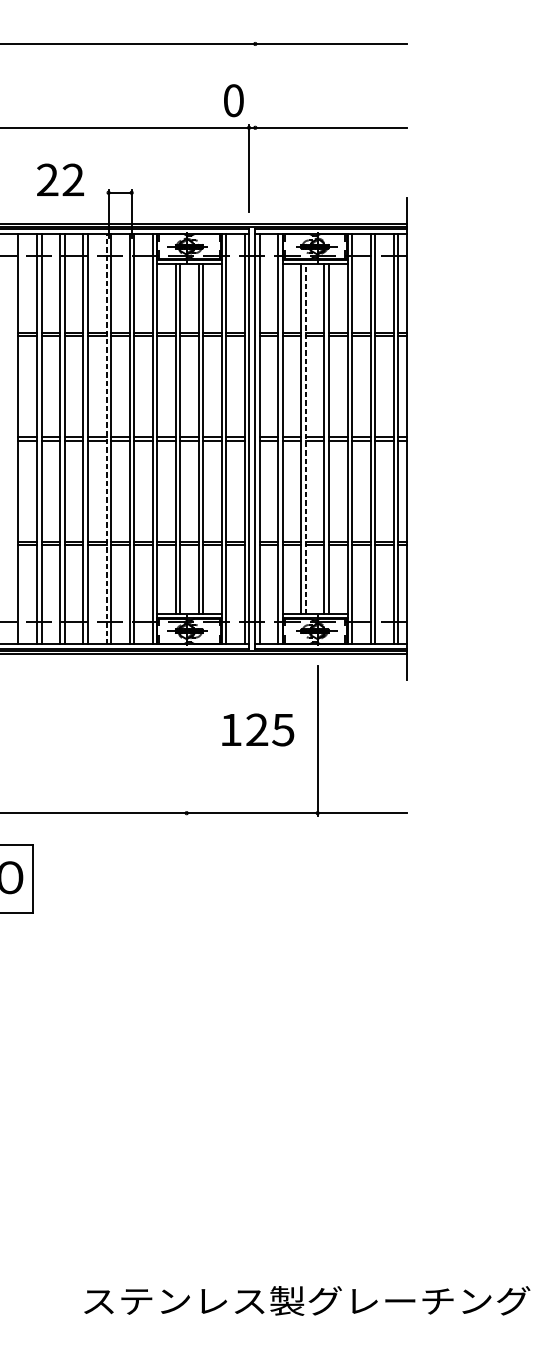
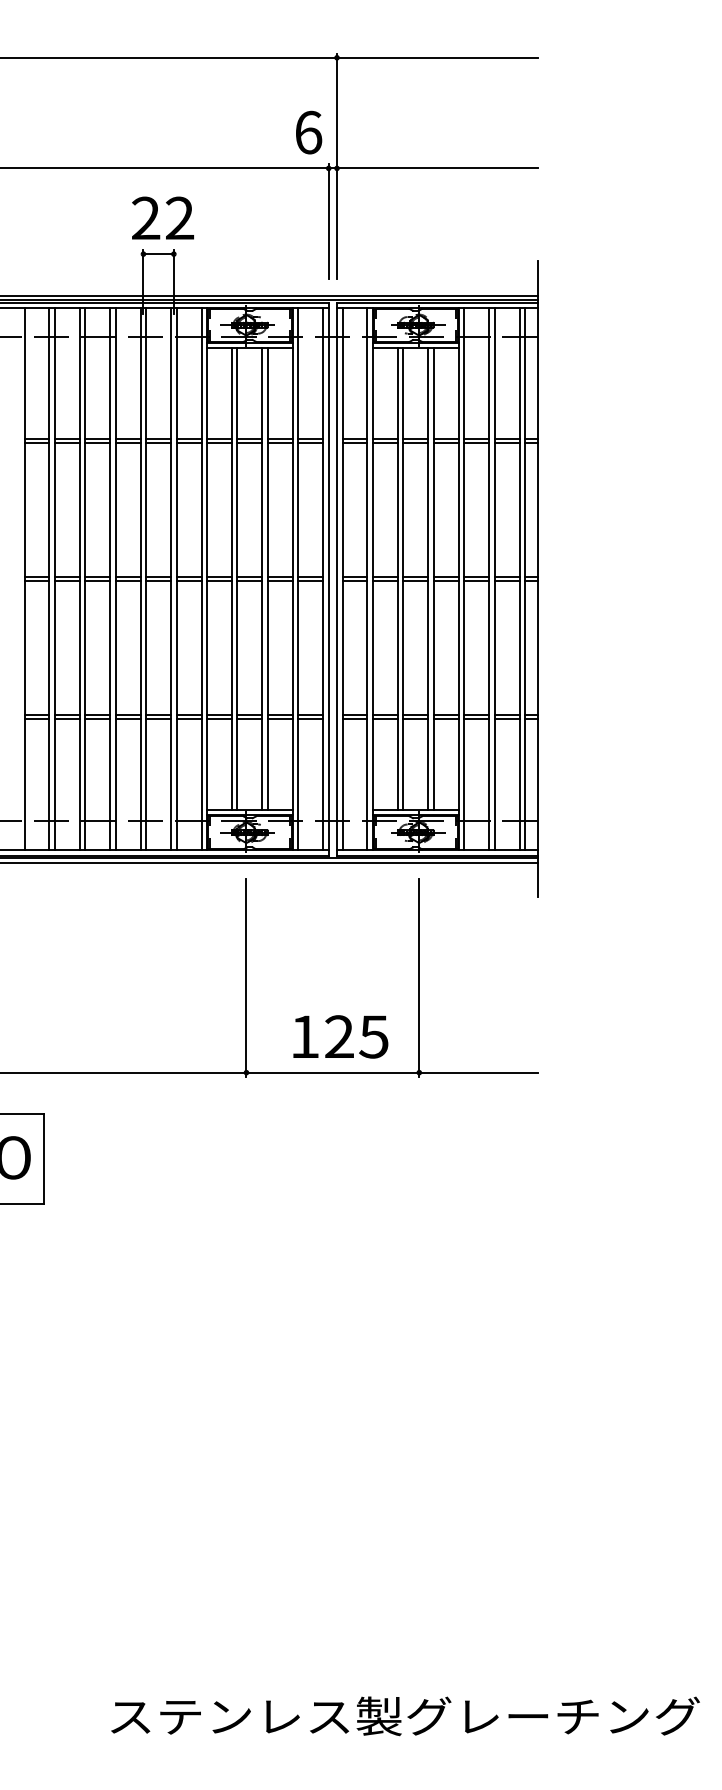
text: (233, 100) -> (308, 132), 0 -> 6
line: (255, 126) -> (337, 166), added
text: (60, 179) -> (162, 217), moved
line: (106, 438) -> (140, 578), dashed -> solid
line: (305, 439) -> (403, 579), dashed -> solid
text: (257, 729) -> (340, 1036), moved
line: (186, 741) -> (246, 977), added

